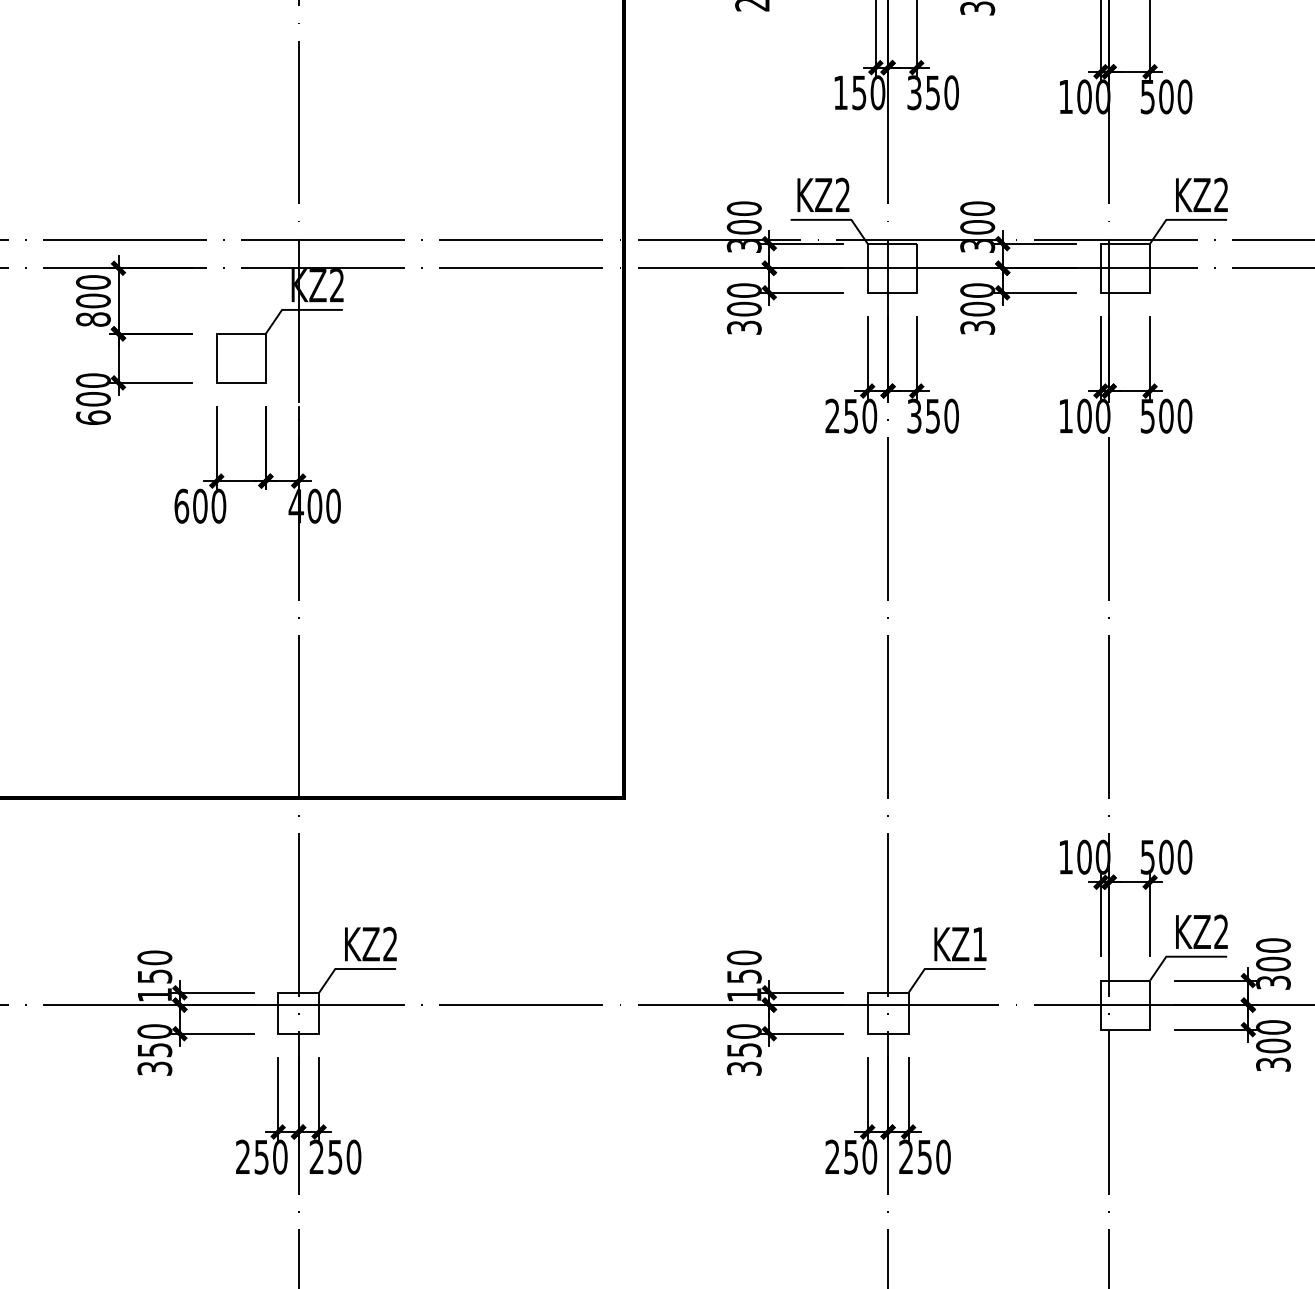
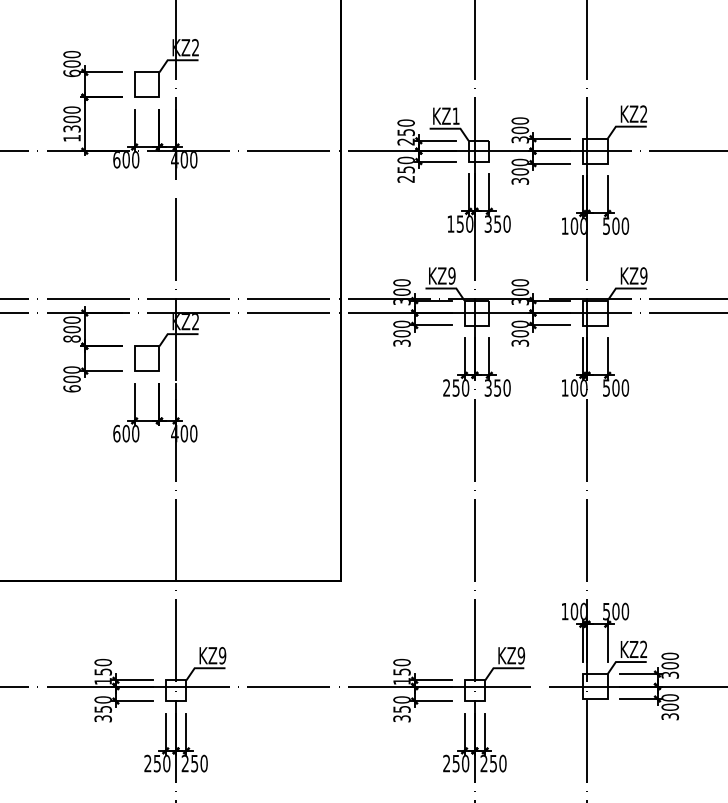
text: (841, 194) -> (451, 275), KZ2 -> KZ9
text: (1220, 194) -> (643, 275), KZ2 -> KZ9
text: (390, 943) -> (222, 655), KZ2 -> KZ9
text: (980, 943) -> (521, 655), KZ1 -> KZ9

